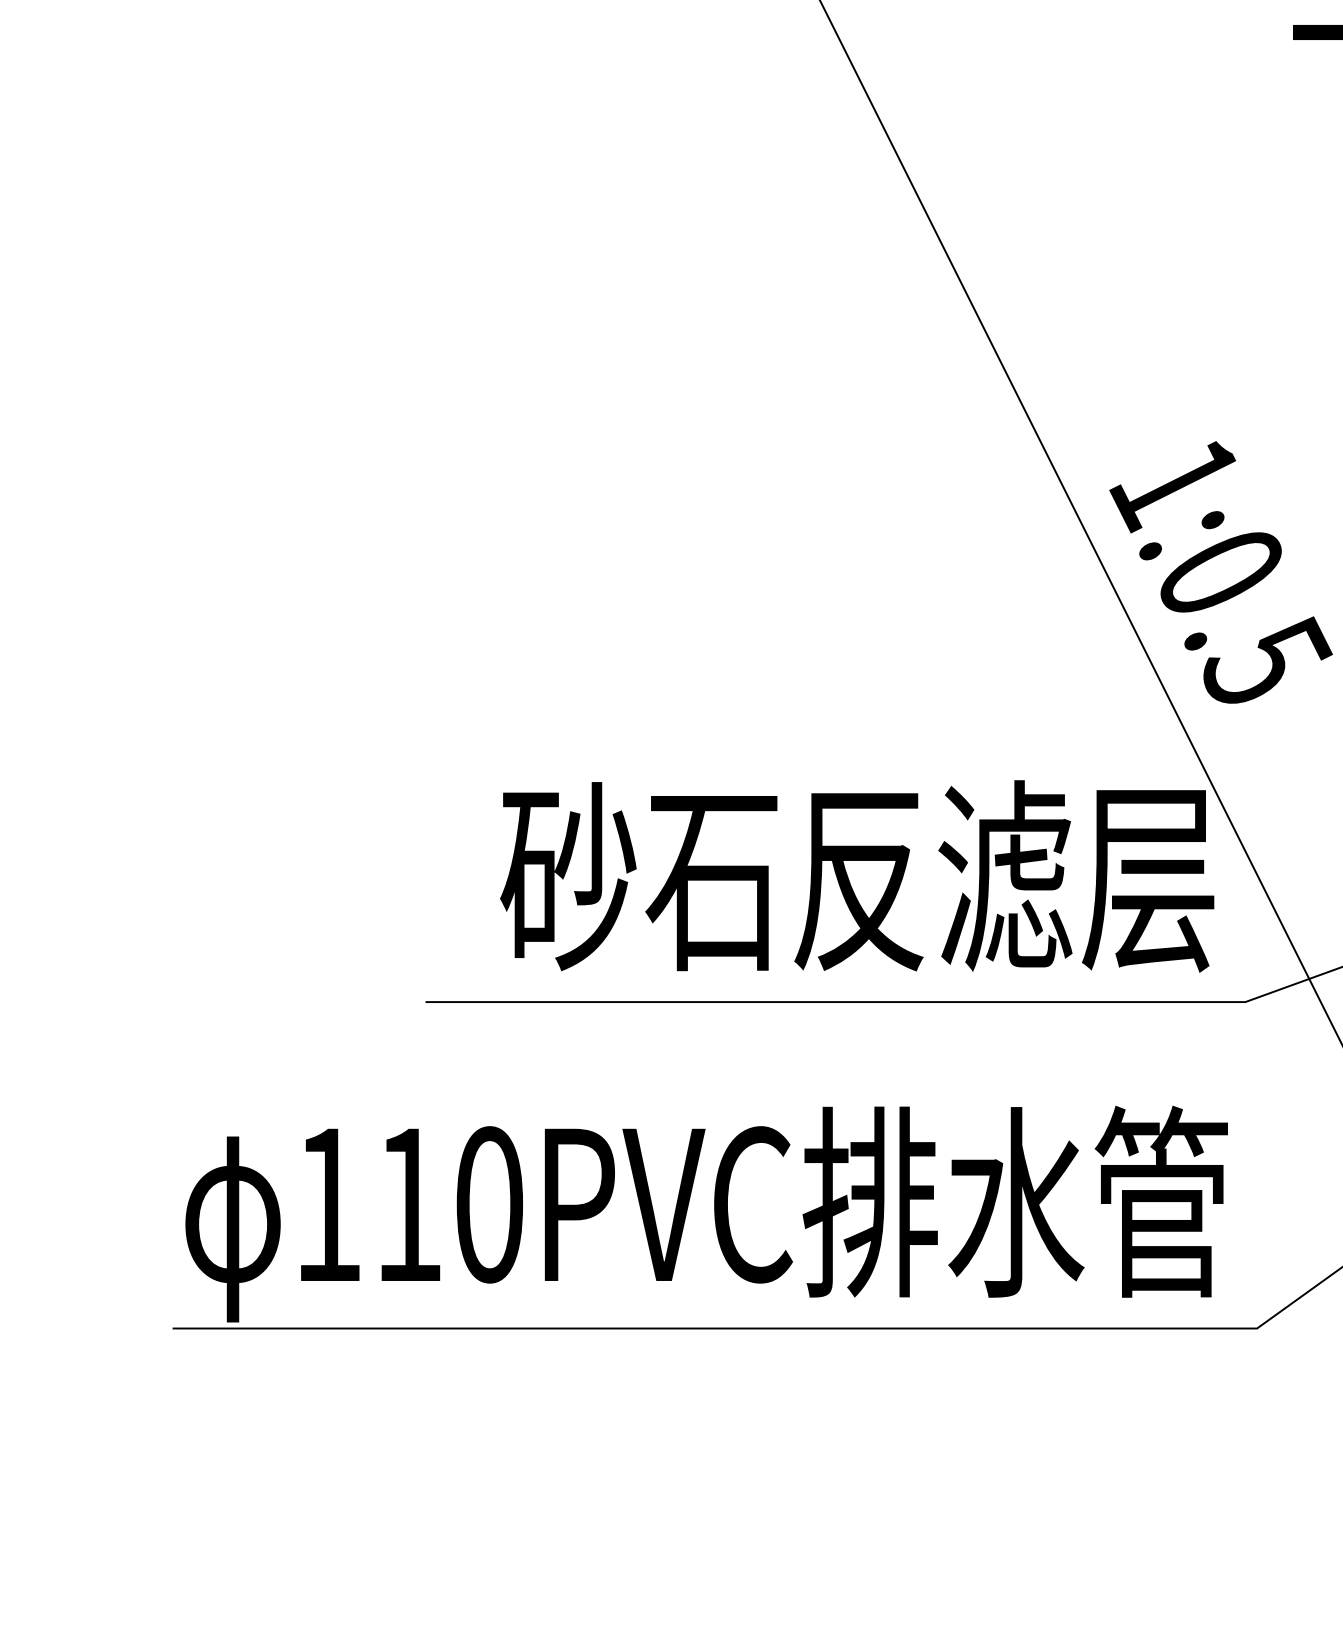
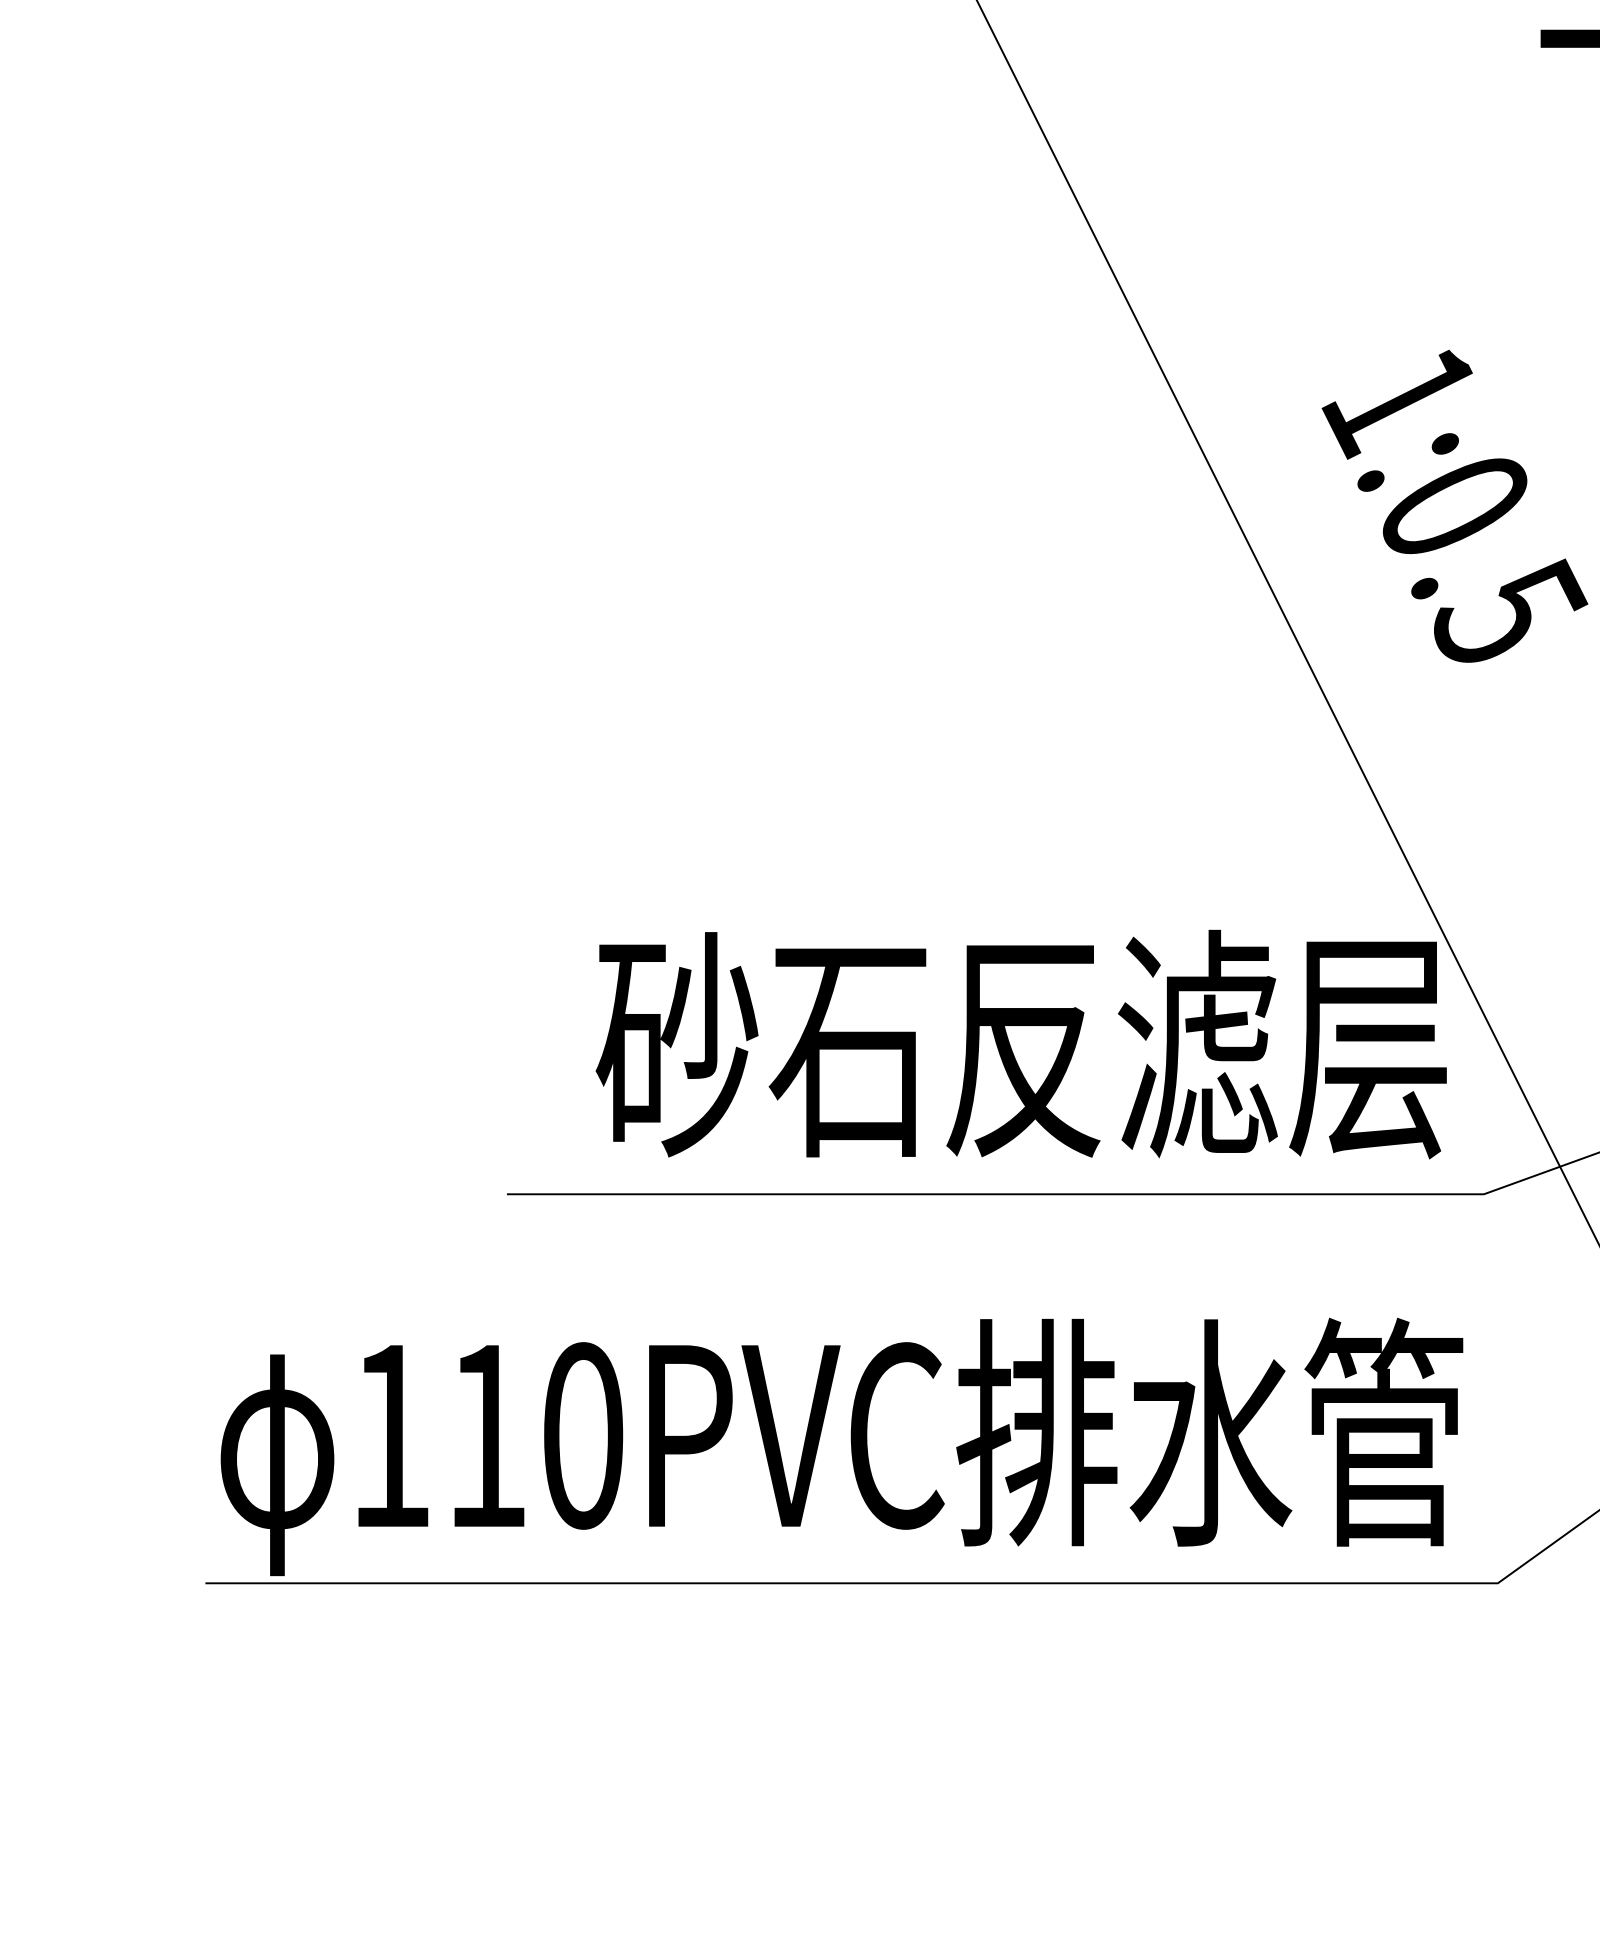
text: (1220, 571) -> (1454, 505), moved

